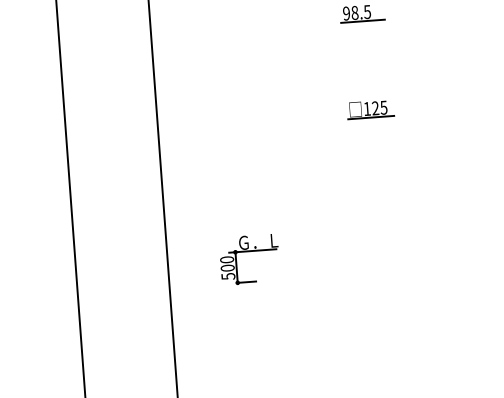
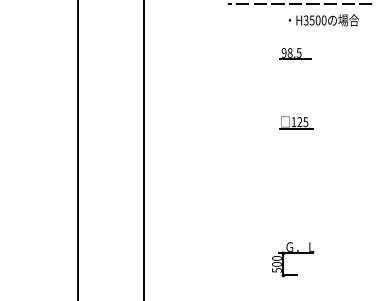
part: (250, 259) -> (293, 259), moved

